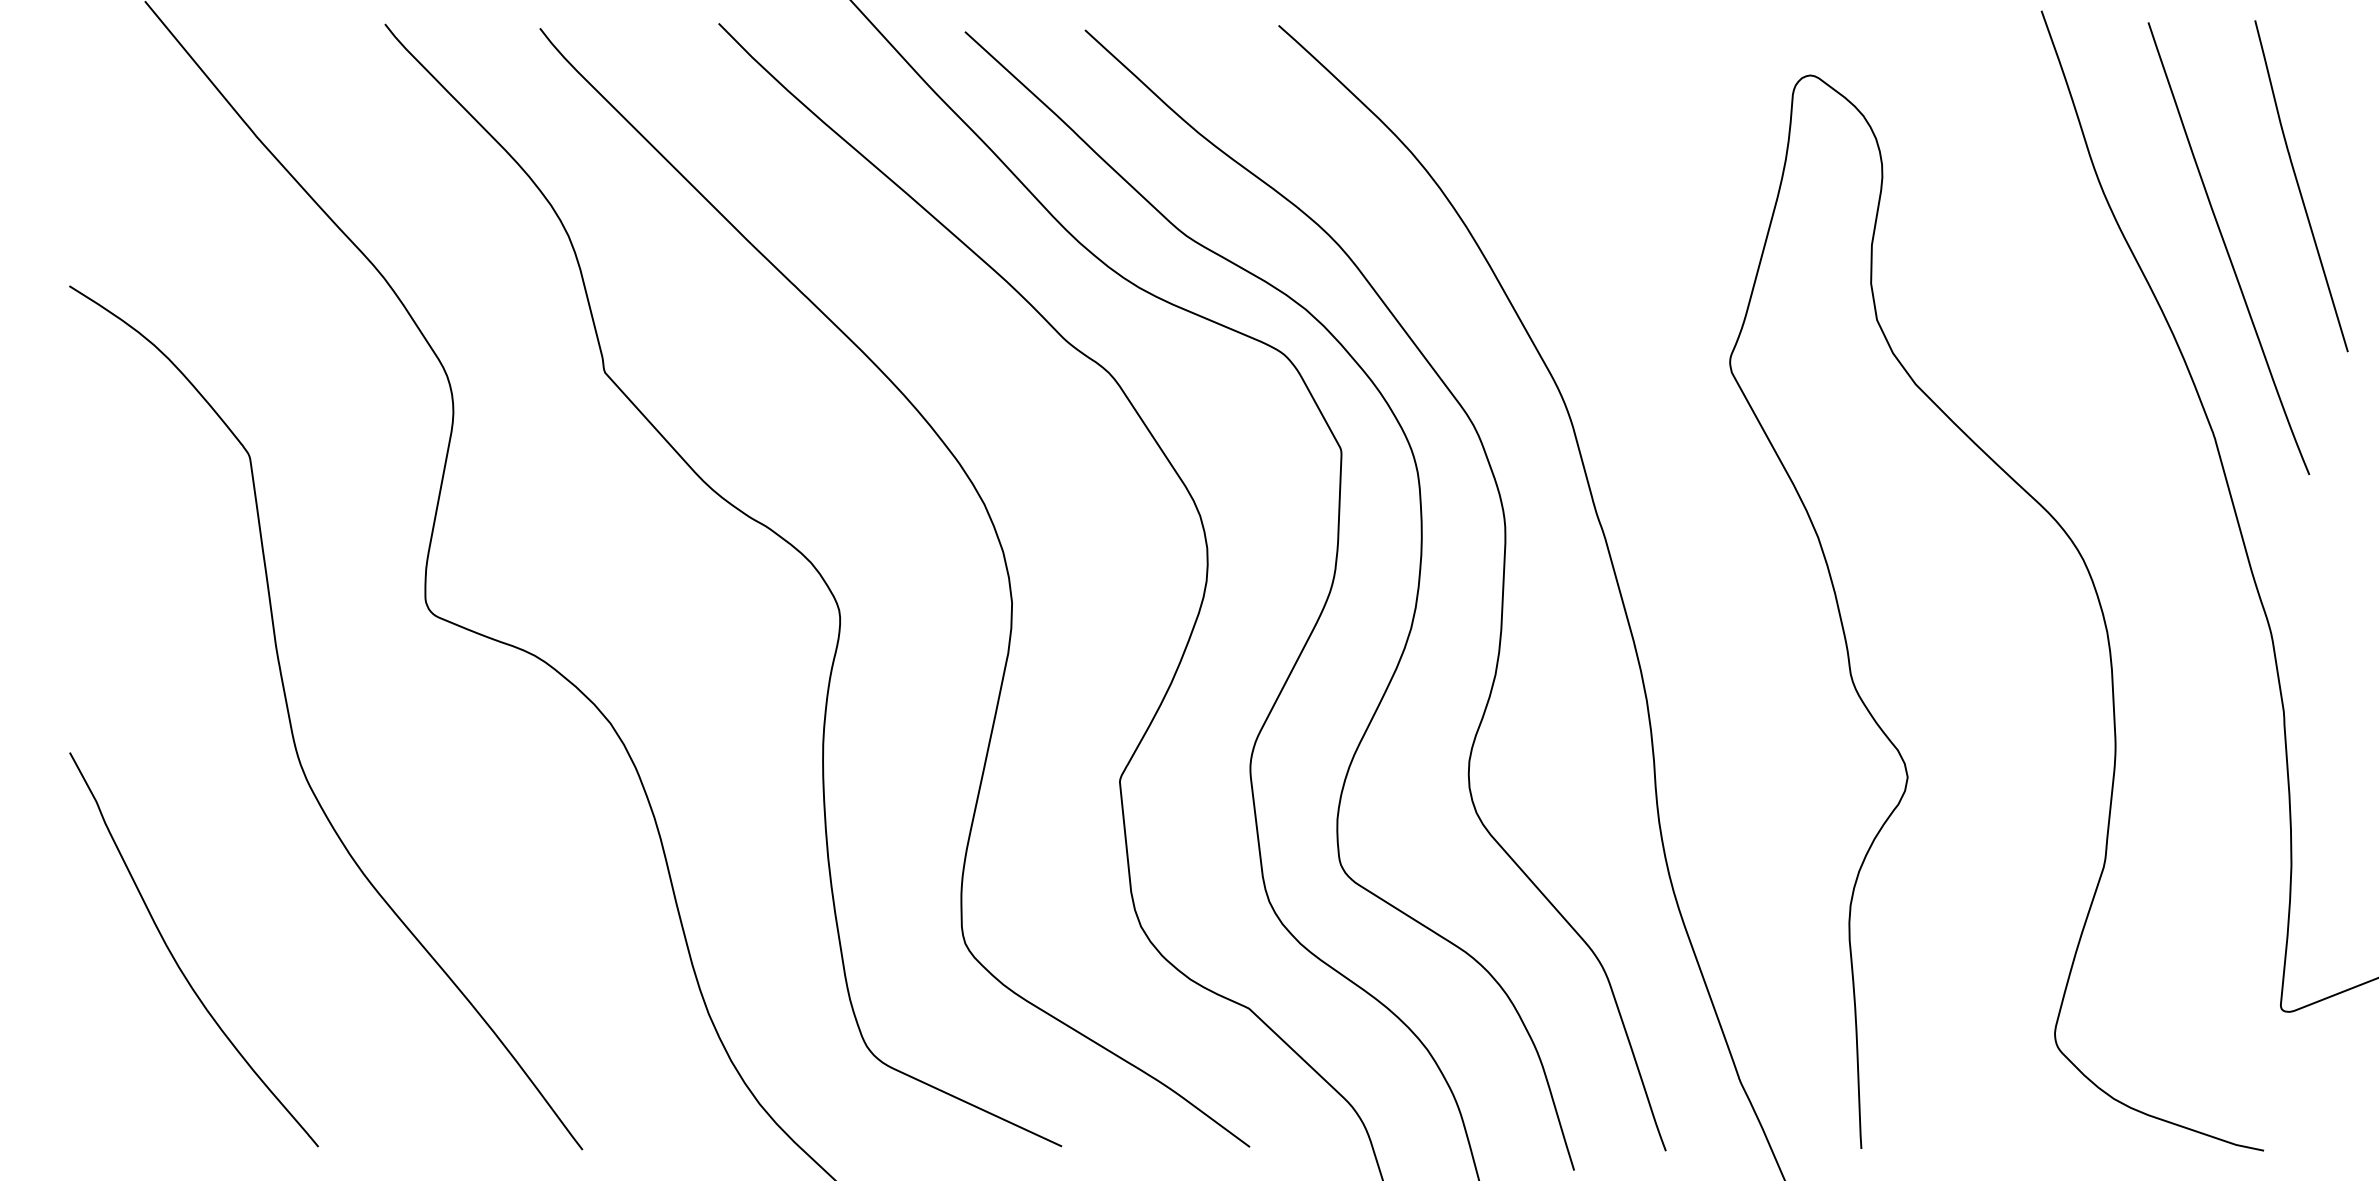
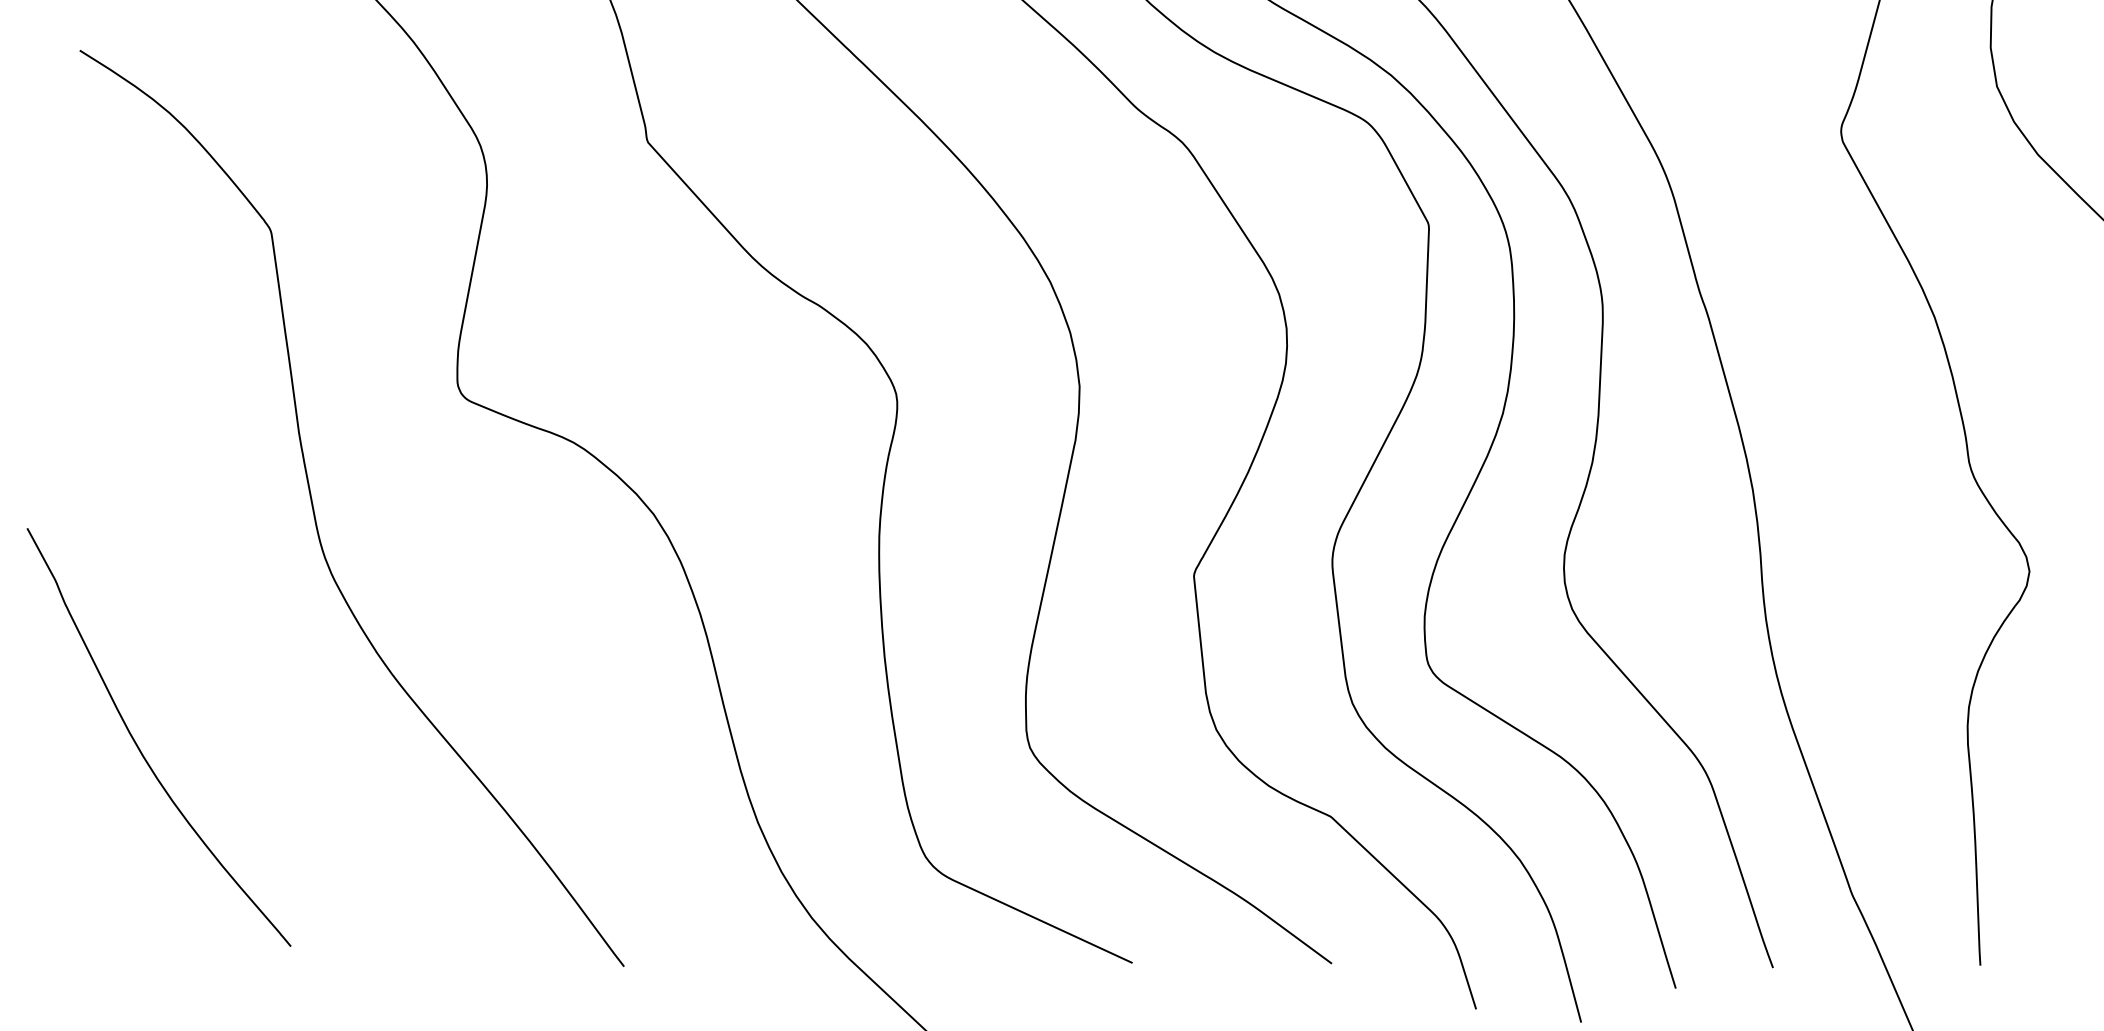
curve: (176, 960) -> (140, 748), moved

